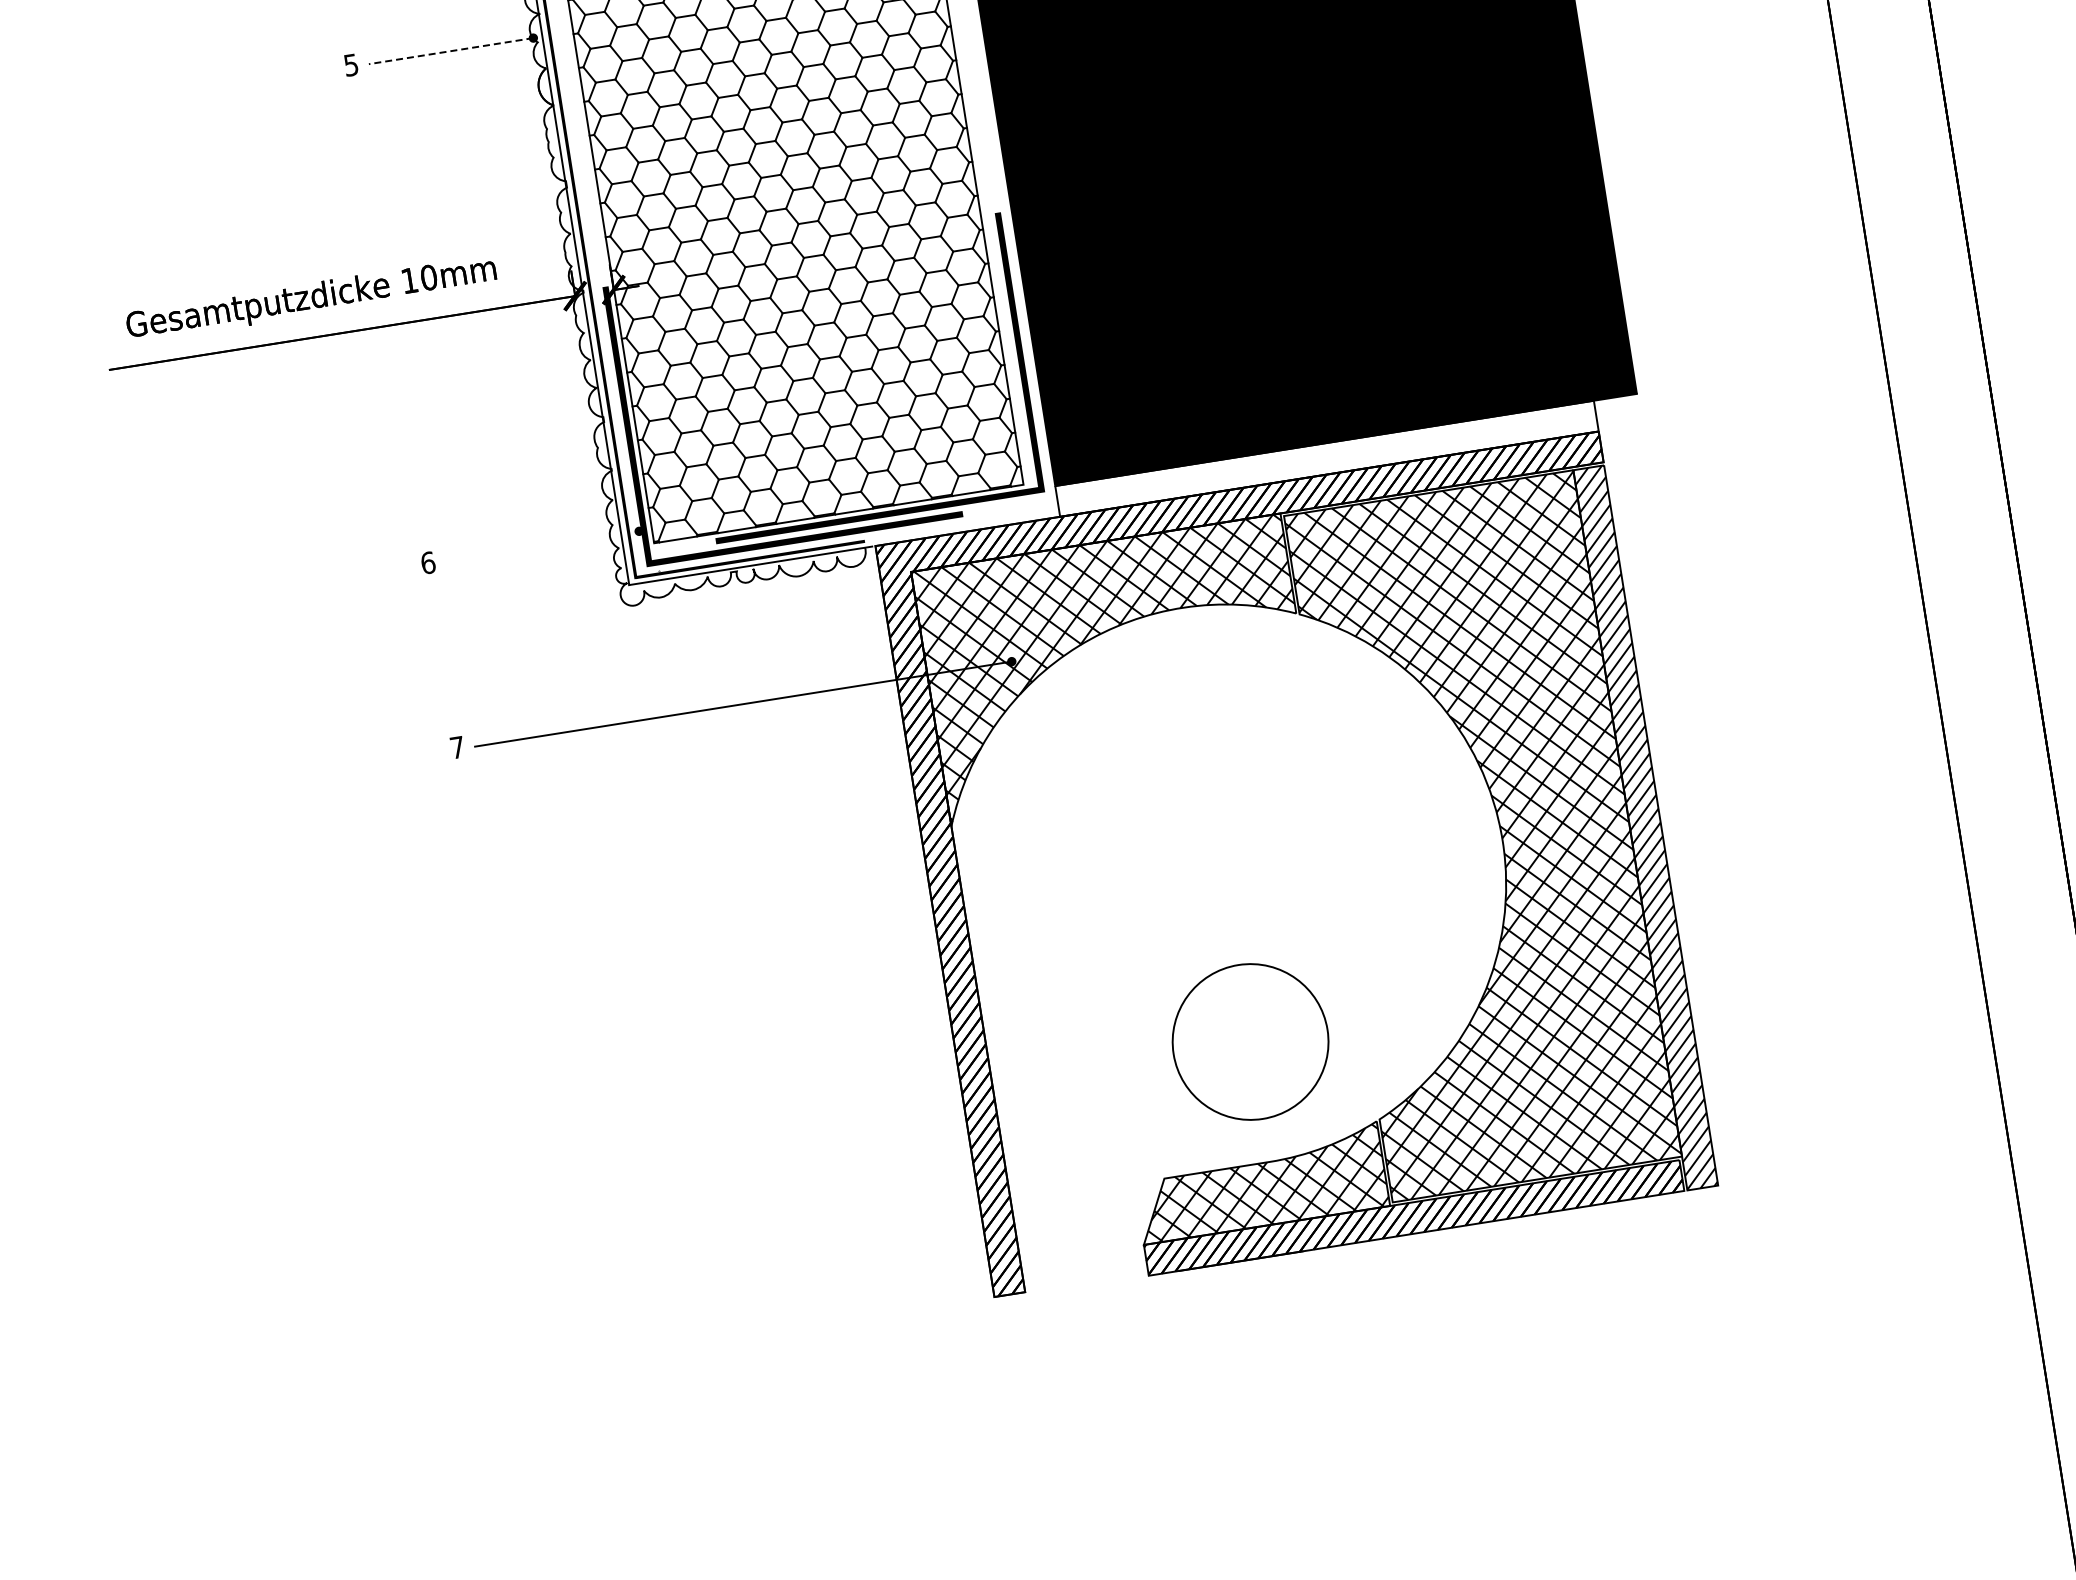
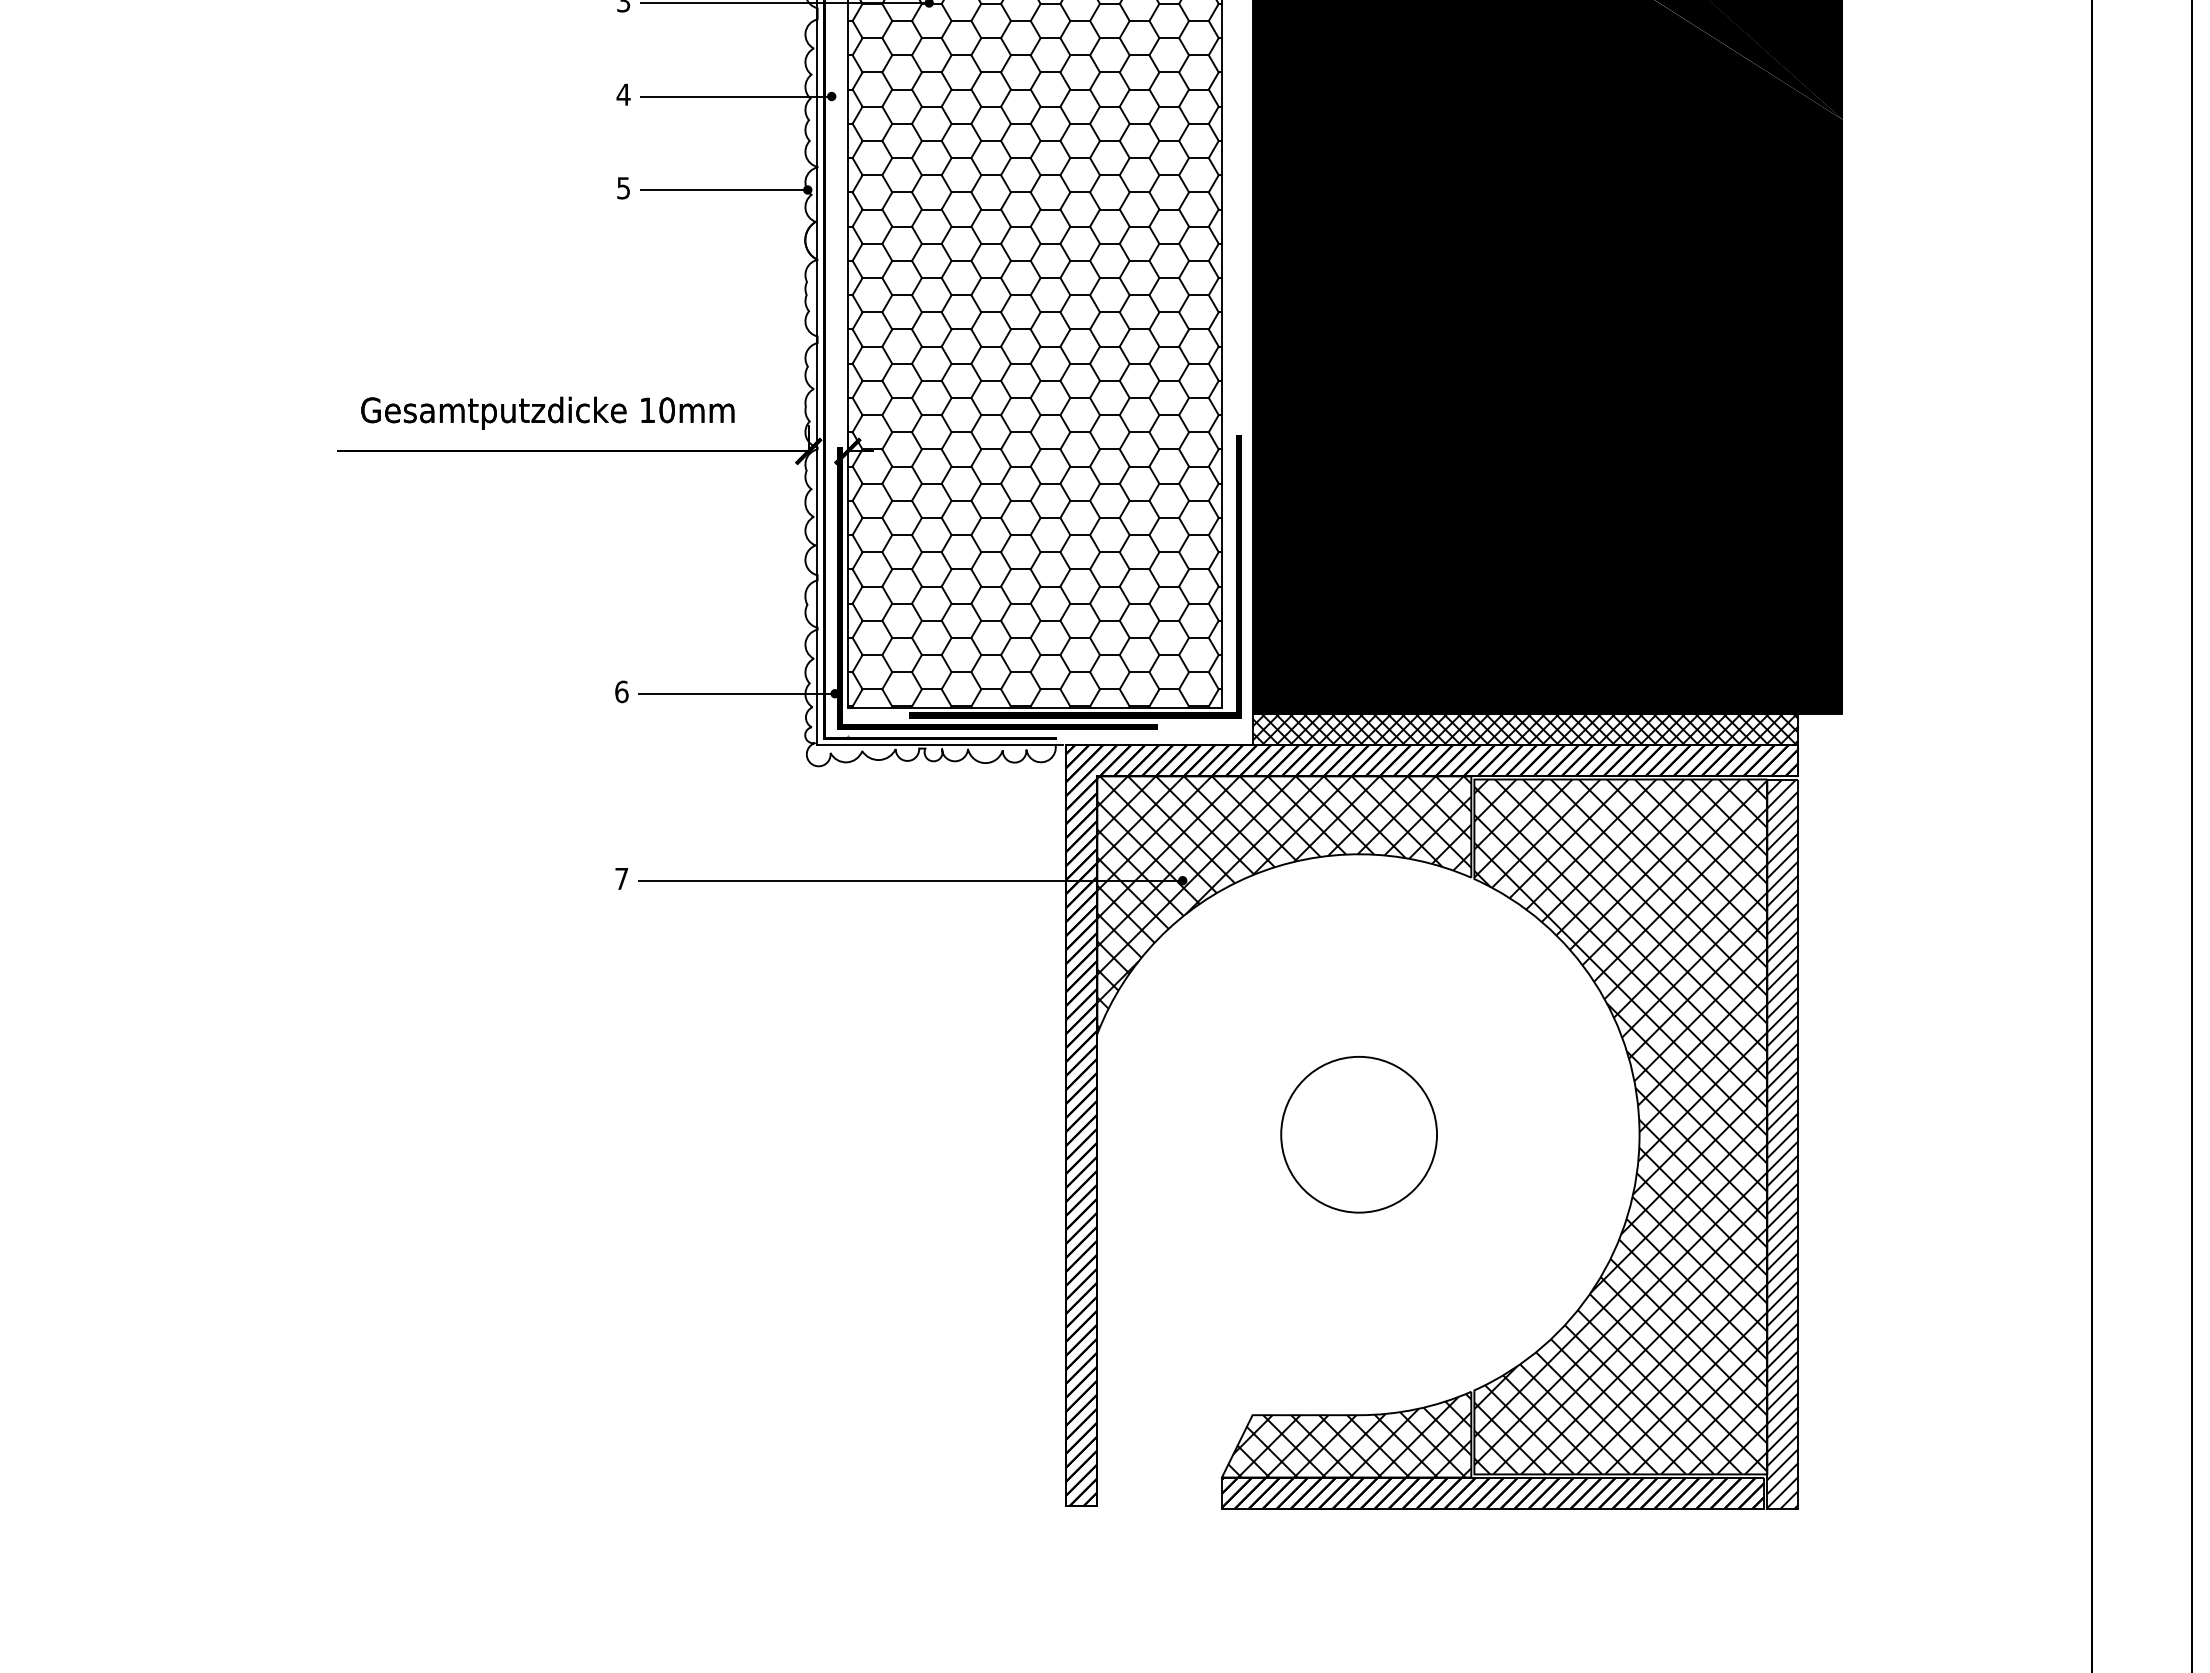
line: (450, 51) -> (723, 190), dashed -> solid
hatch: (1326, 458) -> (1525, 729), added
line: (542, 546) -> (737, 693), added
circle: (1249, 1041) -> (1358, 1134), moved

